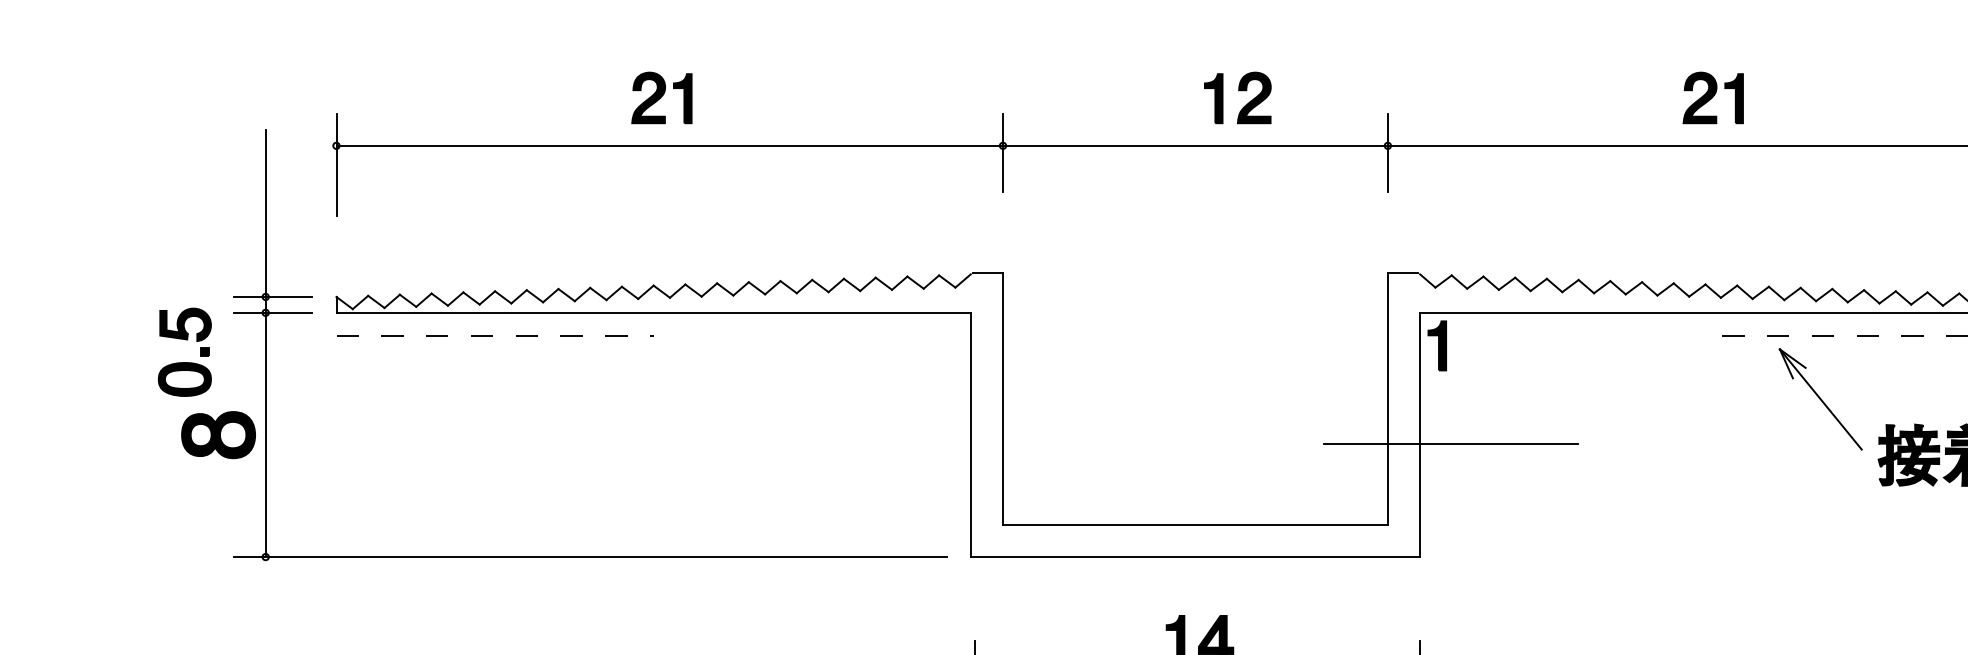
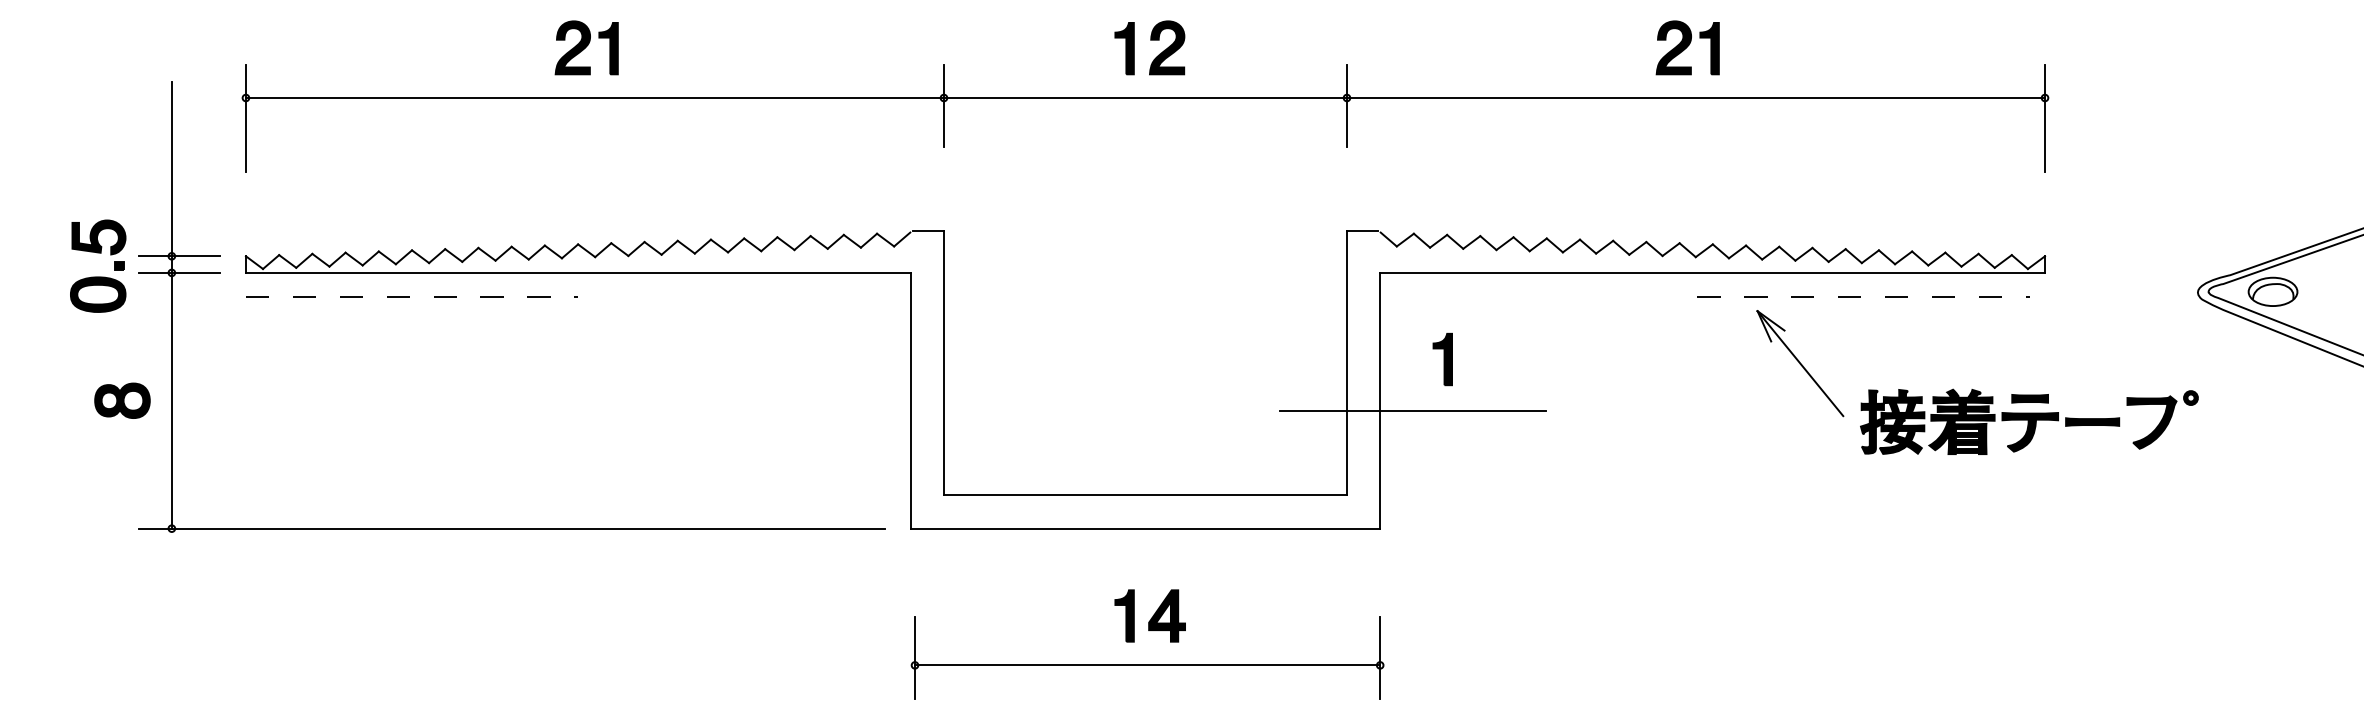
part: (1238, 90) -> (1150, 40), moved
part: (1437, 345) -> (1442, 359), moved
part: (185, 362) -> (98, 276), moved
part: (218, 434) -> (122, 400), size x0.71

